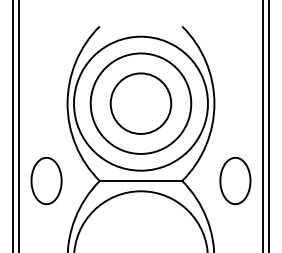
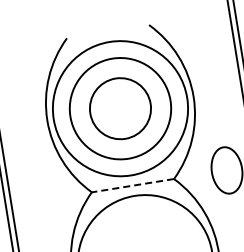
part: (46, 180) -> (38, 200), removed
line: (140, 181) -> (132, 186), solid -> dashed

